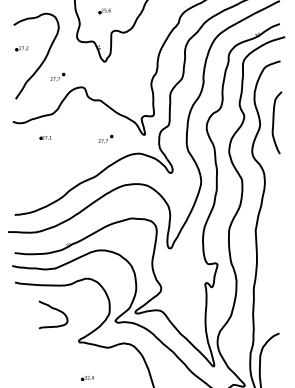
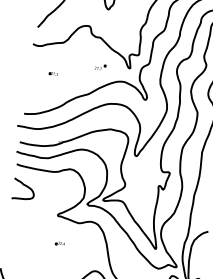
part: (57, 76) -> (71, 15), removed
part: (45, 137) -> (53, 73), moved
curve: (53, 309) -> (24, 185), moved

